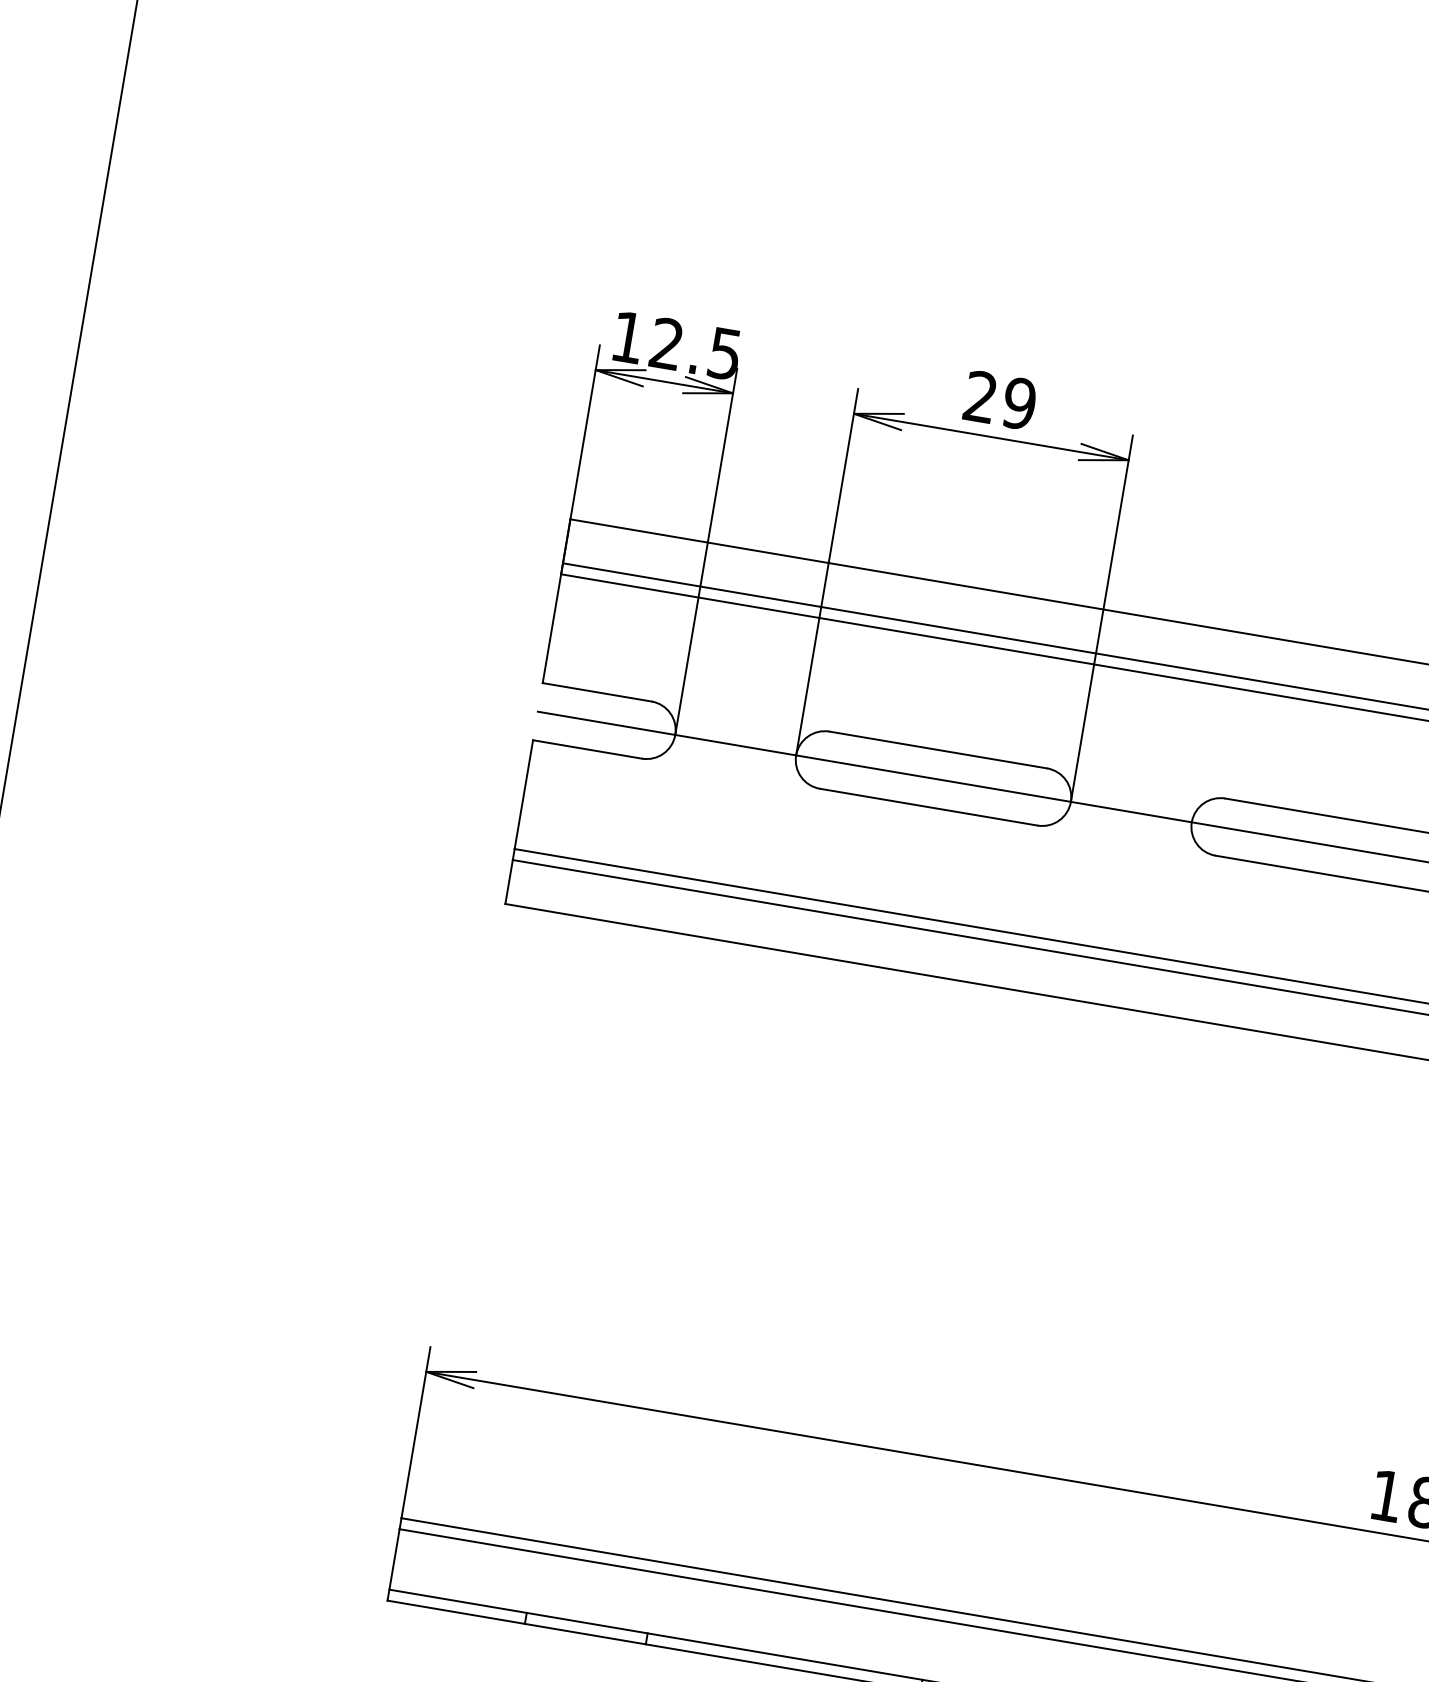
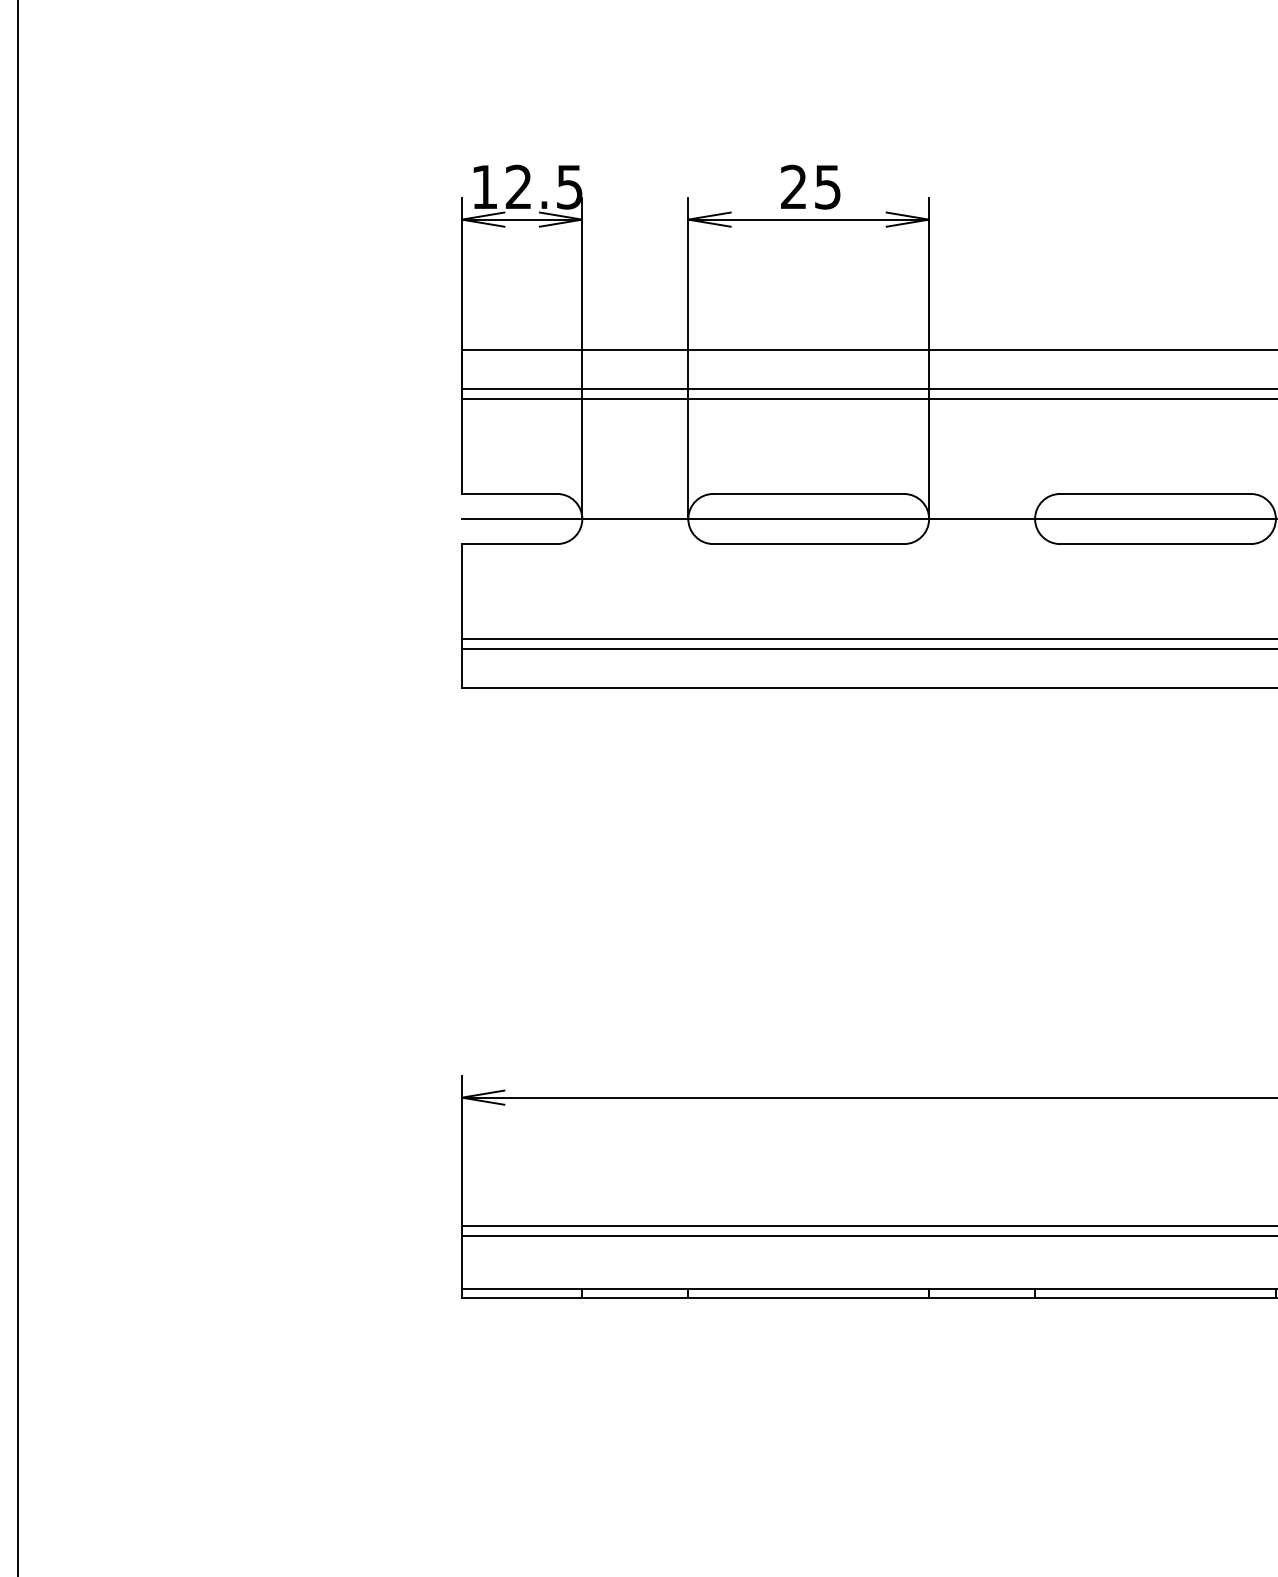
text: (1019, 402) -> (827, 186), 29 -> 25

